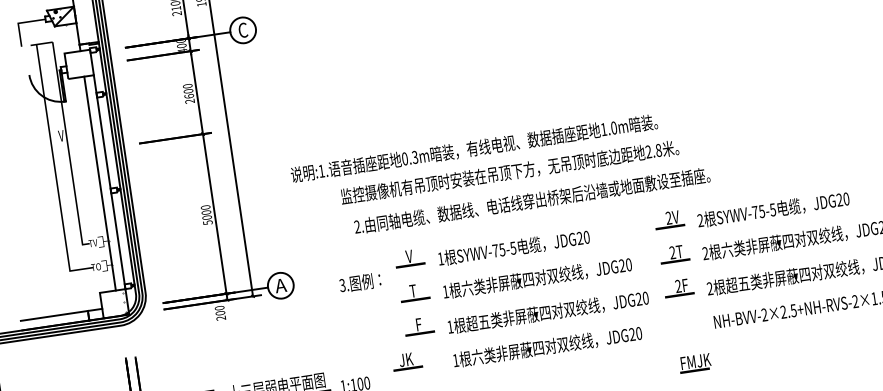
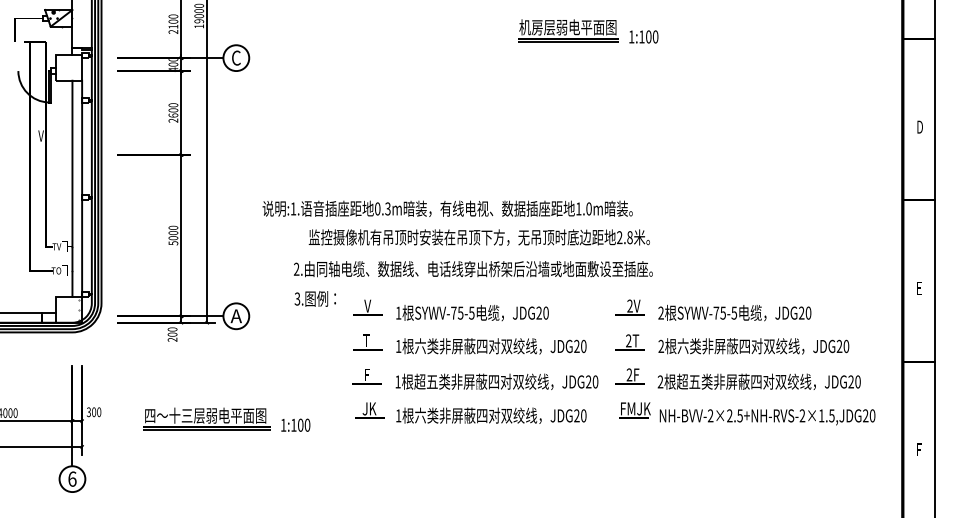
text: (532, 201) -> (473, 269), moved
text: (359, 282) -> (314, 298), moved
text: (406, 361) -> (369, 410), moved
text: (694, 363) -> (634, 410), moved

